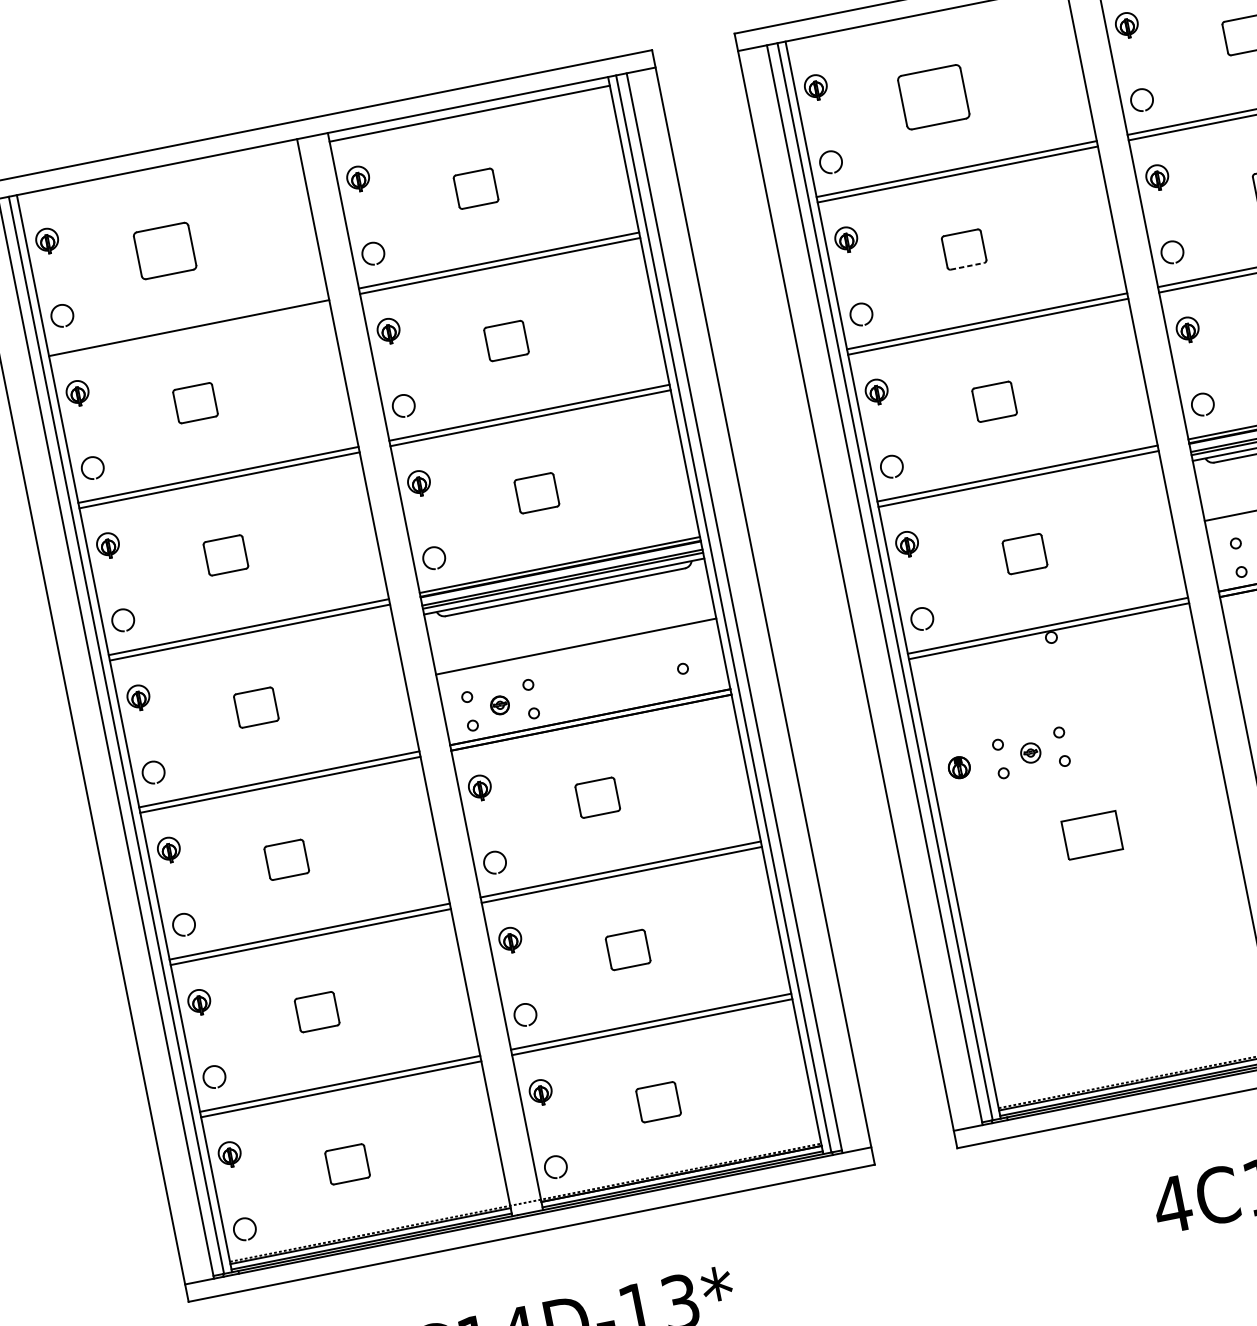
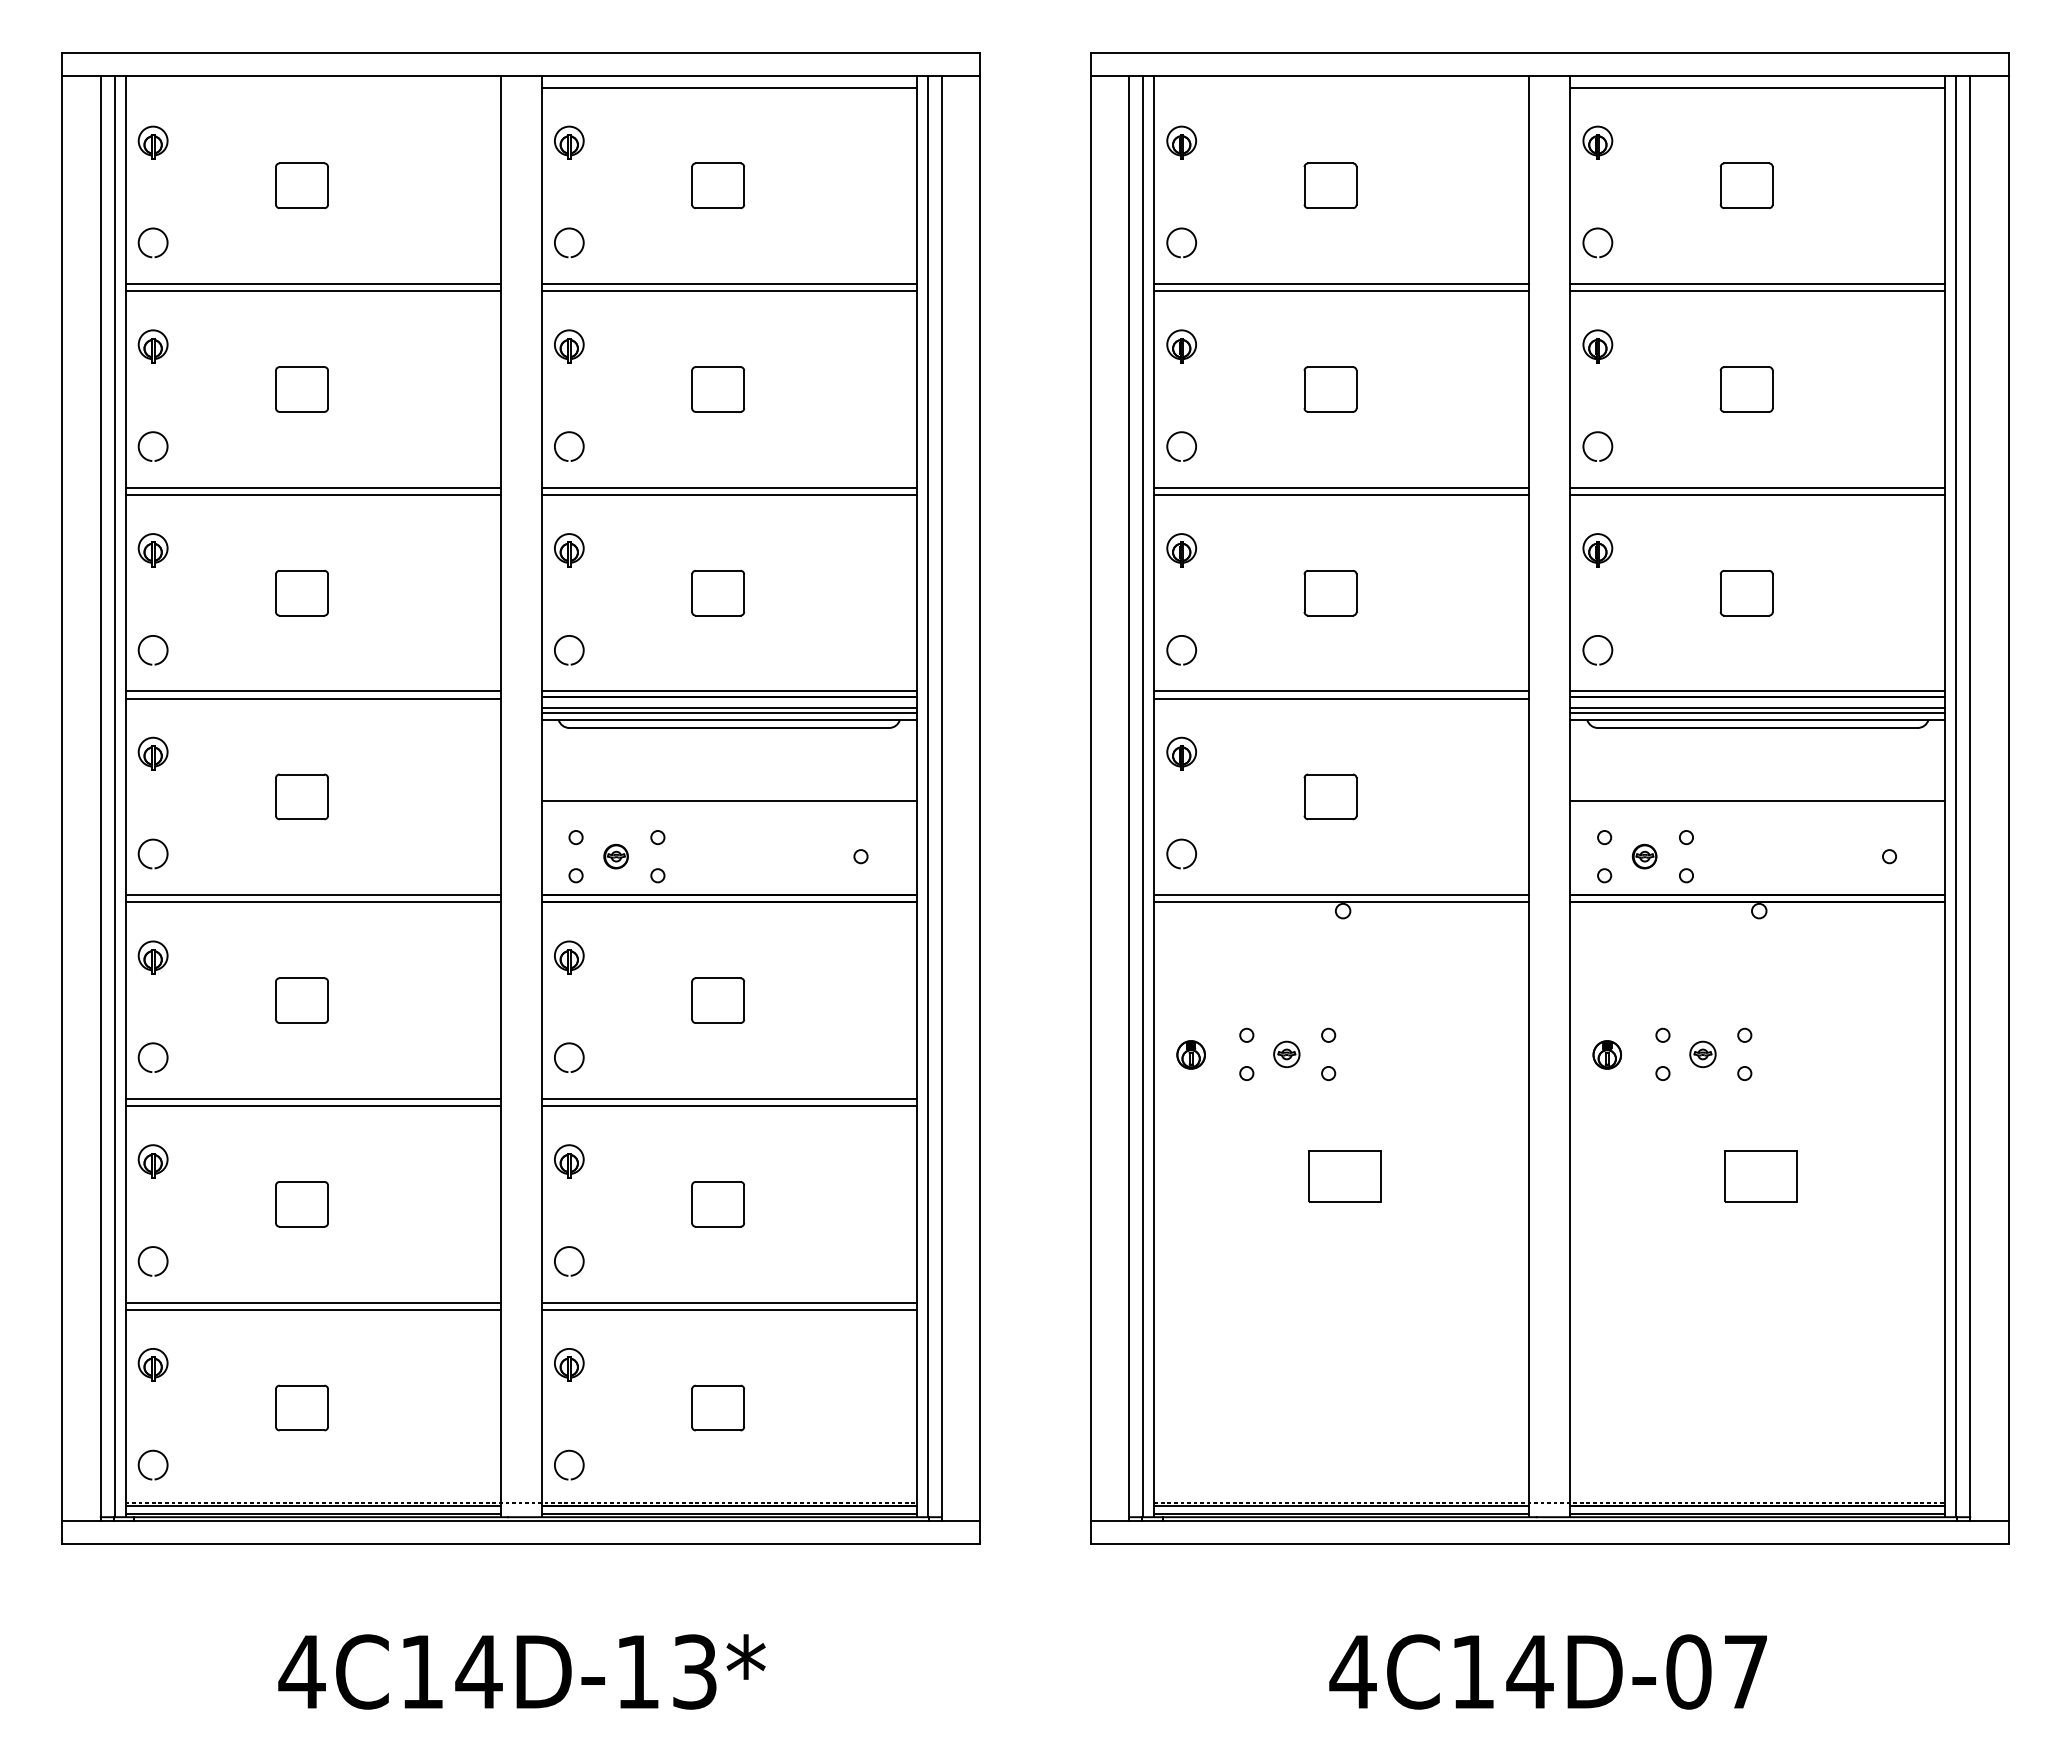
part: (933, 97) -> (1330, 185), size x0.62
part: (164, 250) -> (301, 185), size x0.71
line: (968, 265) -> (1331, 411), dashed -> solid
line: (187, 323) -> (312, 284), added

